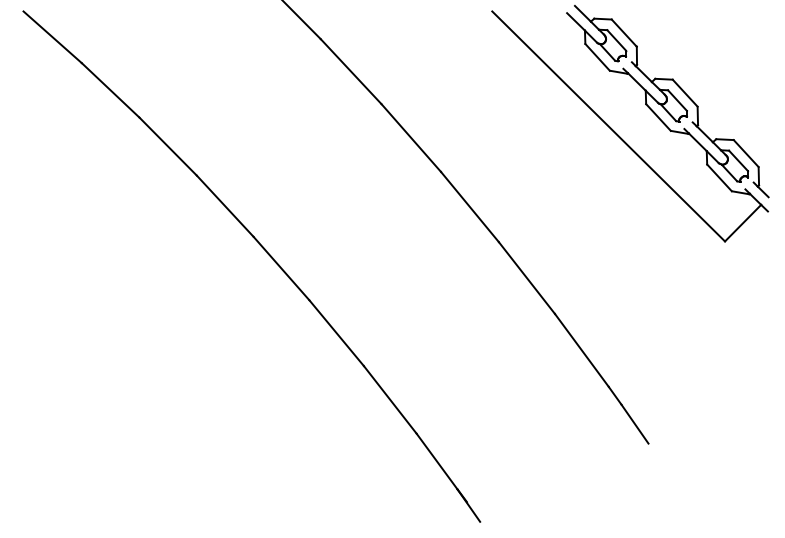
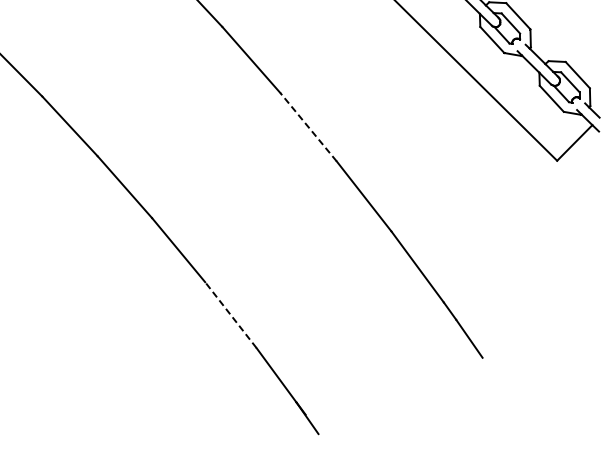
line: (469, 206) -> (308, 126), solid -> dashed
line: (390, 399) -> (231, 314), solid -> dashed

